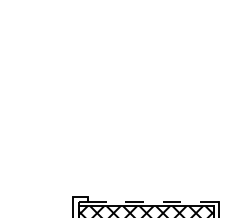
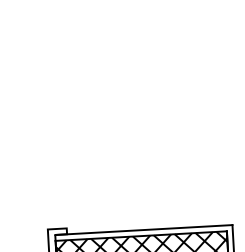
line: (148, 201) -> (143, 229), dashed -> solid

